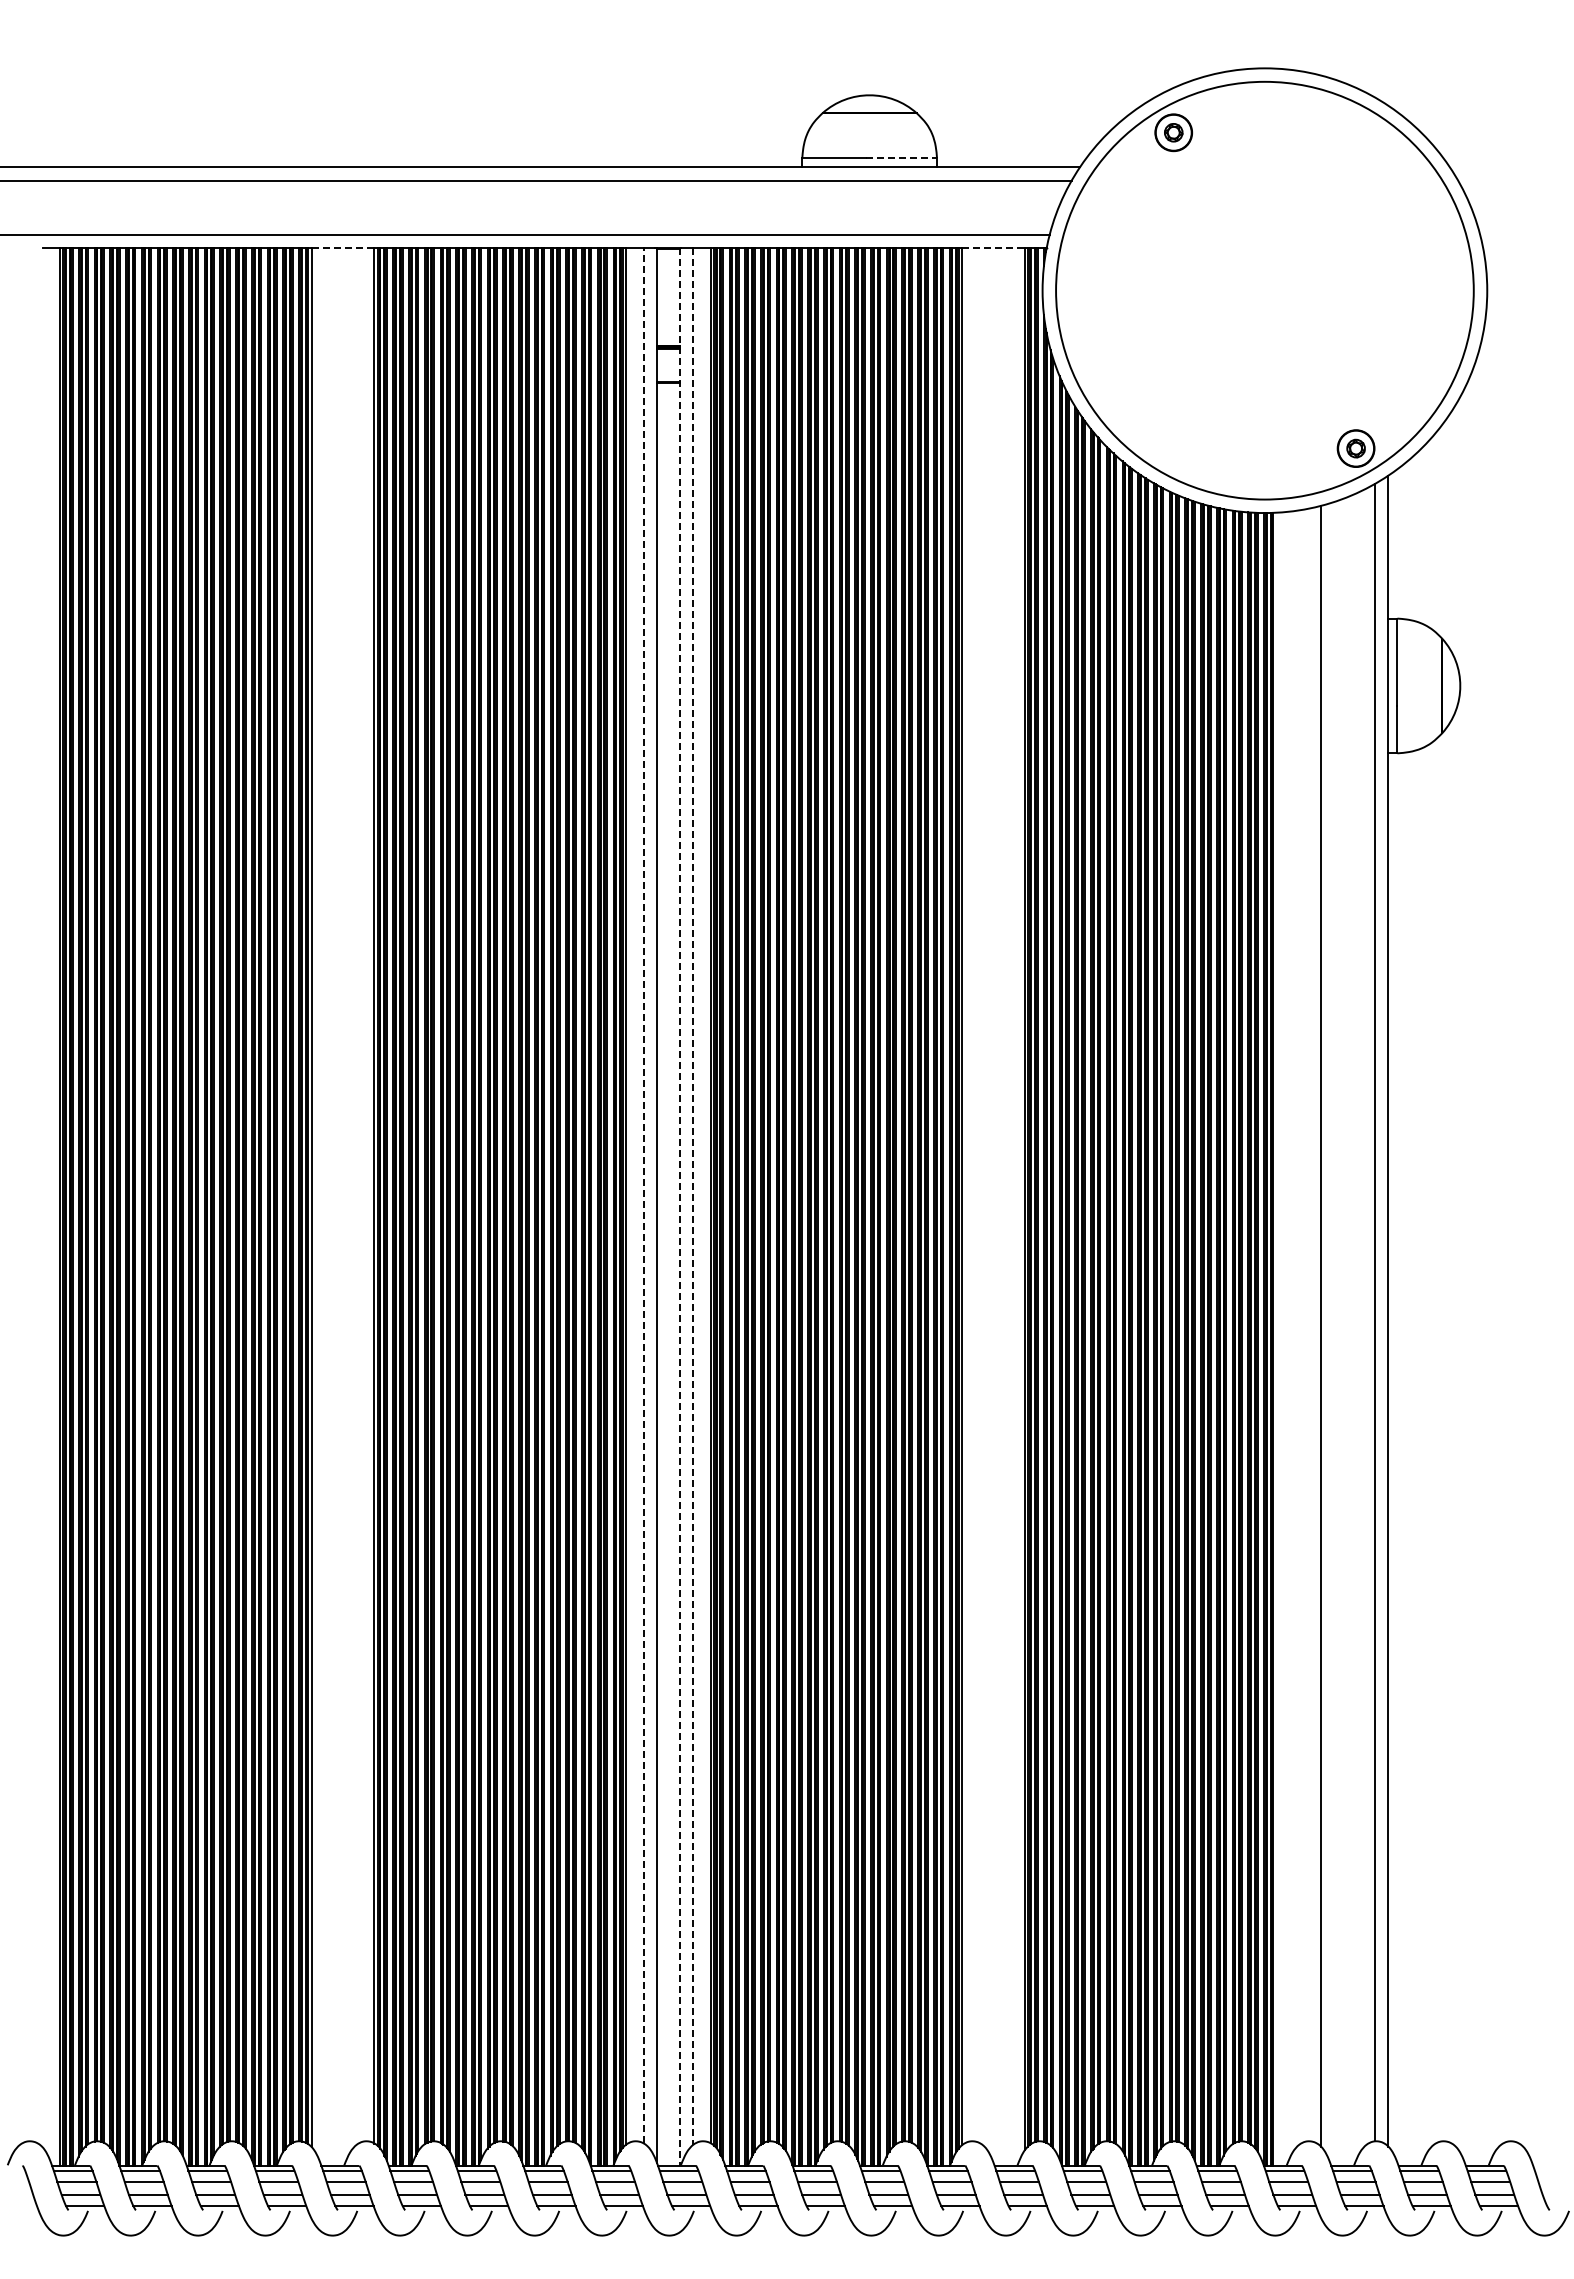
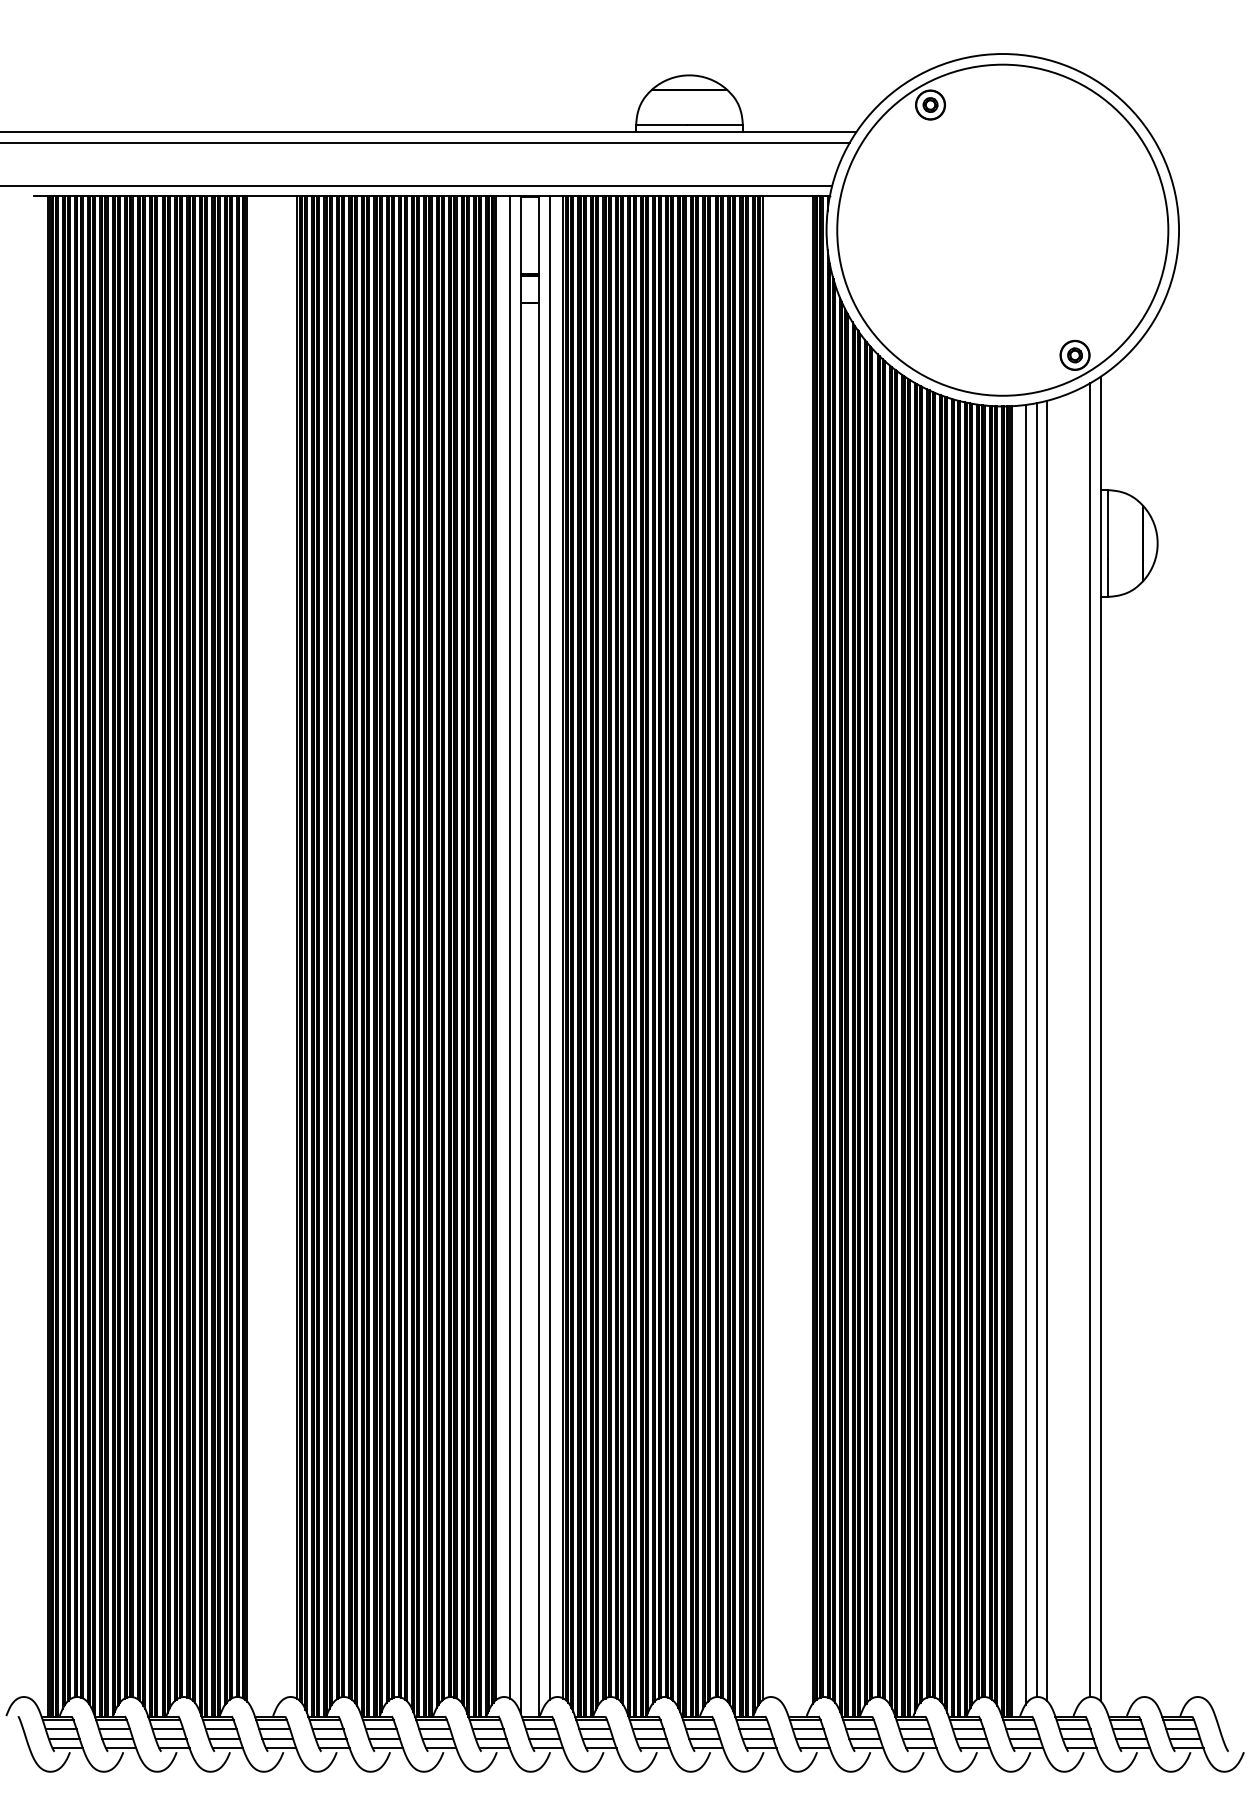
line: (902, 158) -> (715, 125), dashed -> solid
line: (342, 248) -> (271, 196), dashed -> solid
line: (994, 248) -> (788, 196), dashed -> solid
line: (643, 1195) -> (510, 947), dashed -> solid
line: (693, 1197) -> (549, 948), dashed -> solid
line: (679, 1207) -> (538, 956), dashed -> solid
line: (1307, 1324) -> (1036, 1049), added
line: (1294, 1330) -> (1026, 1054), added
line: (1276, 1339) -> (1011, 1061), added

